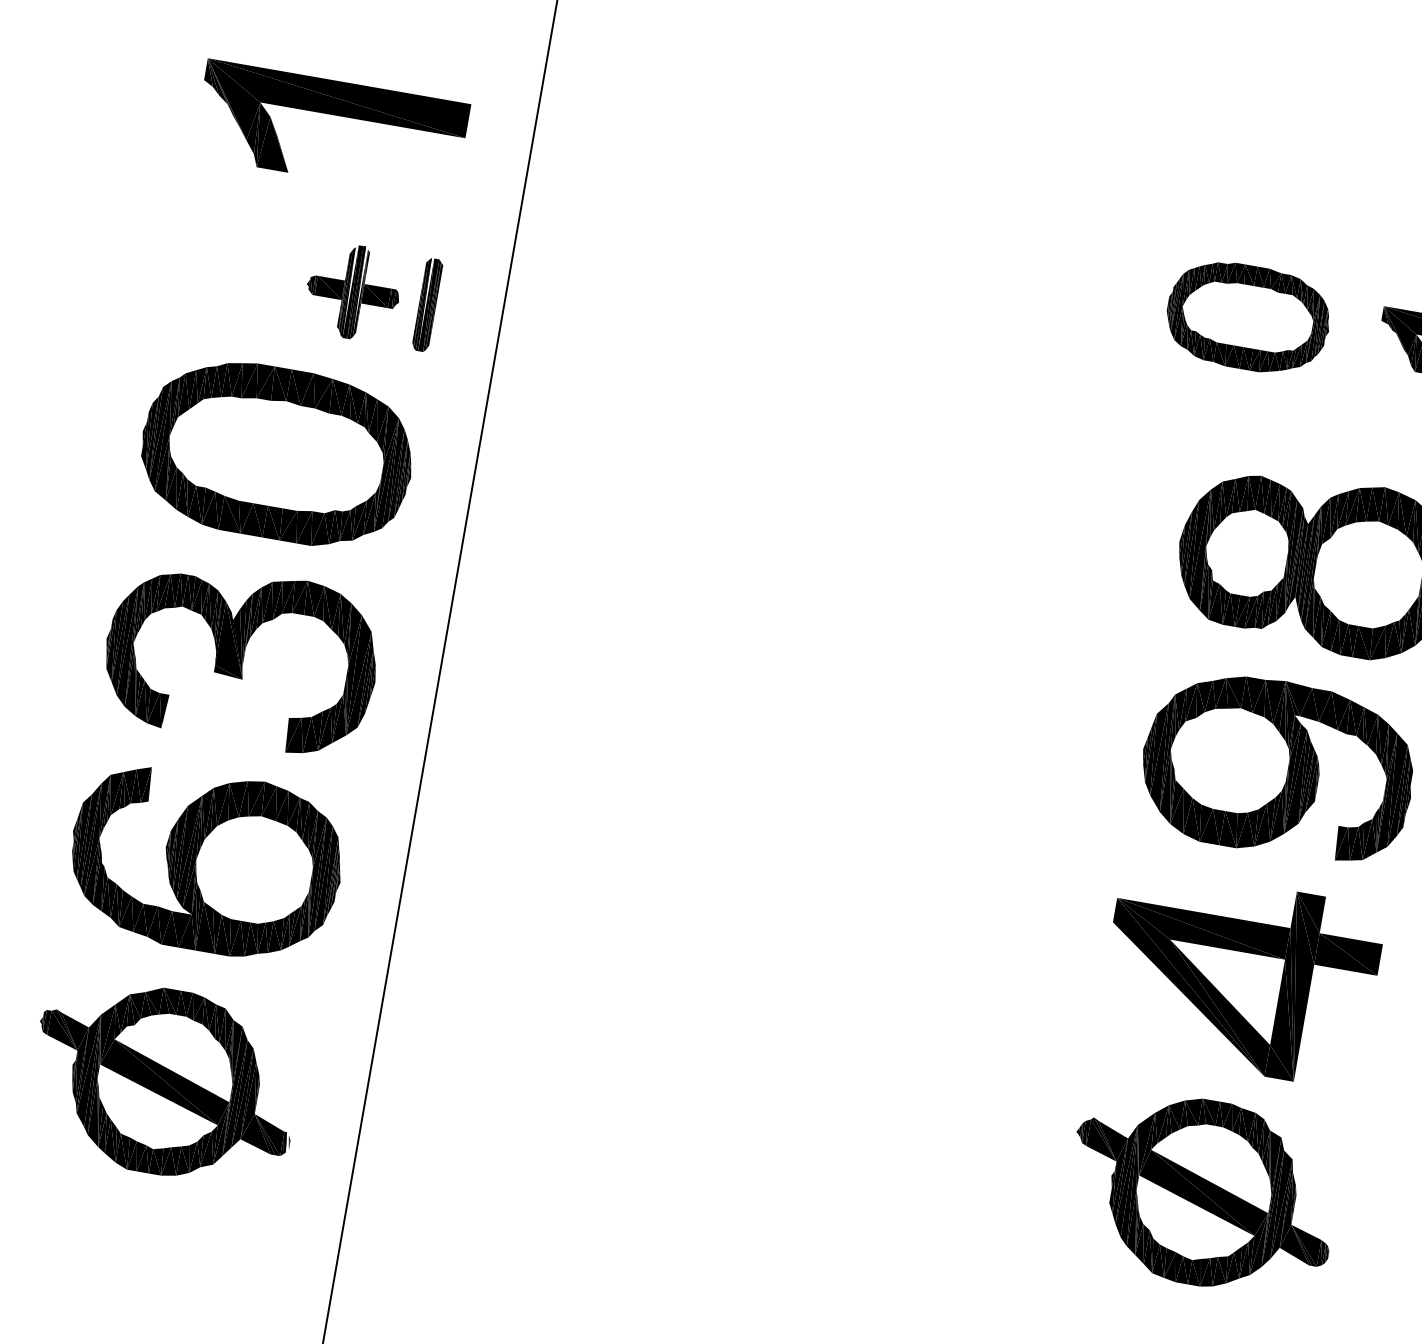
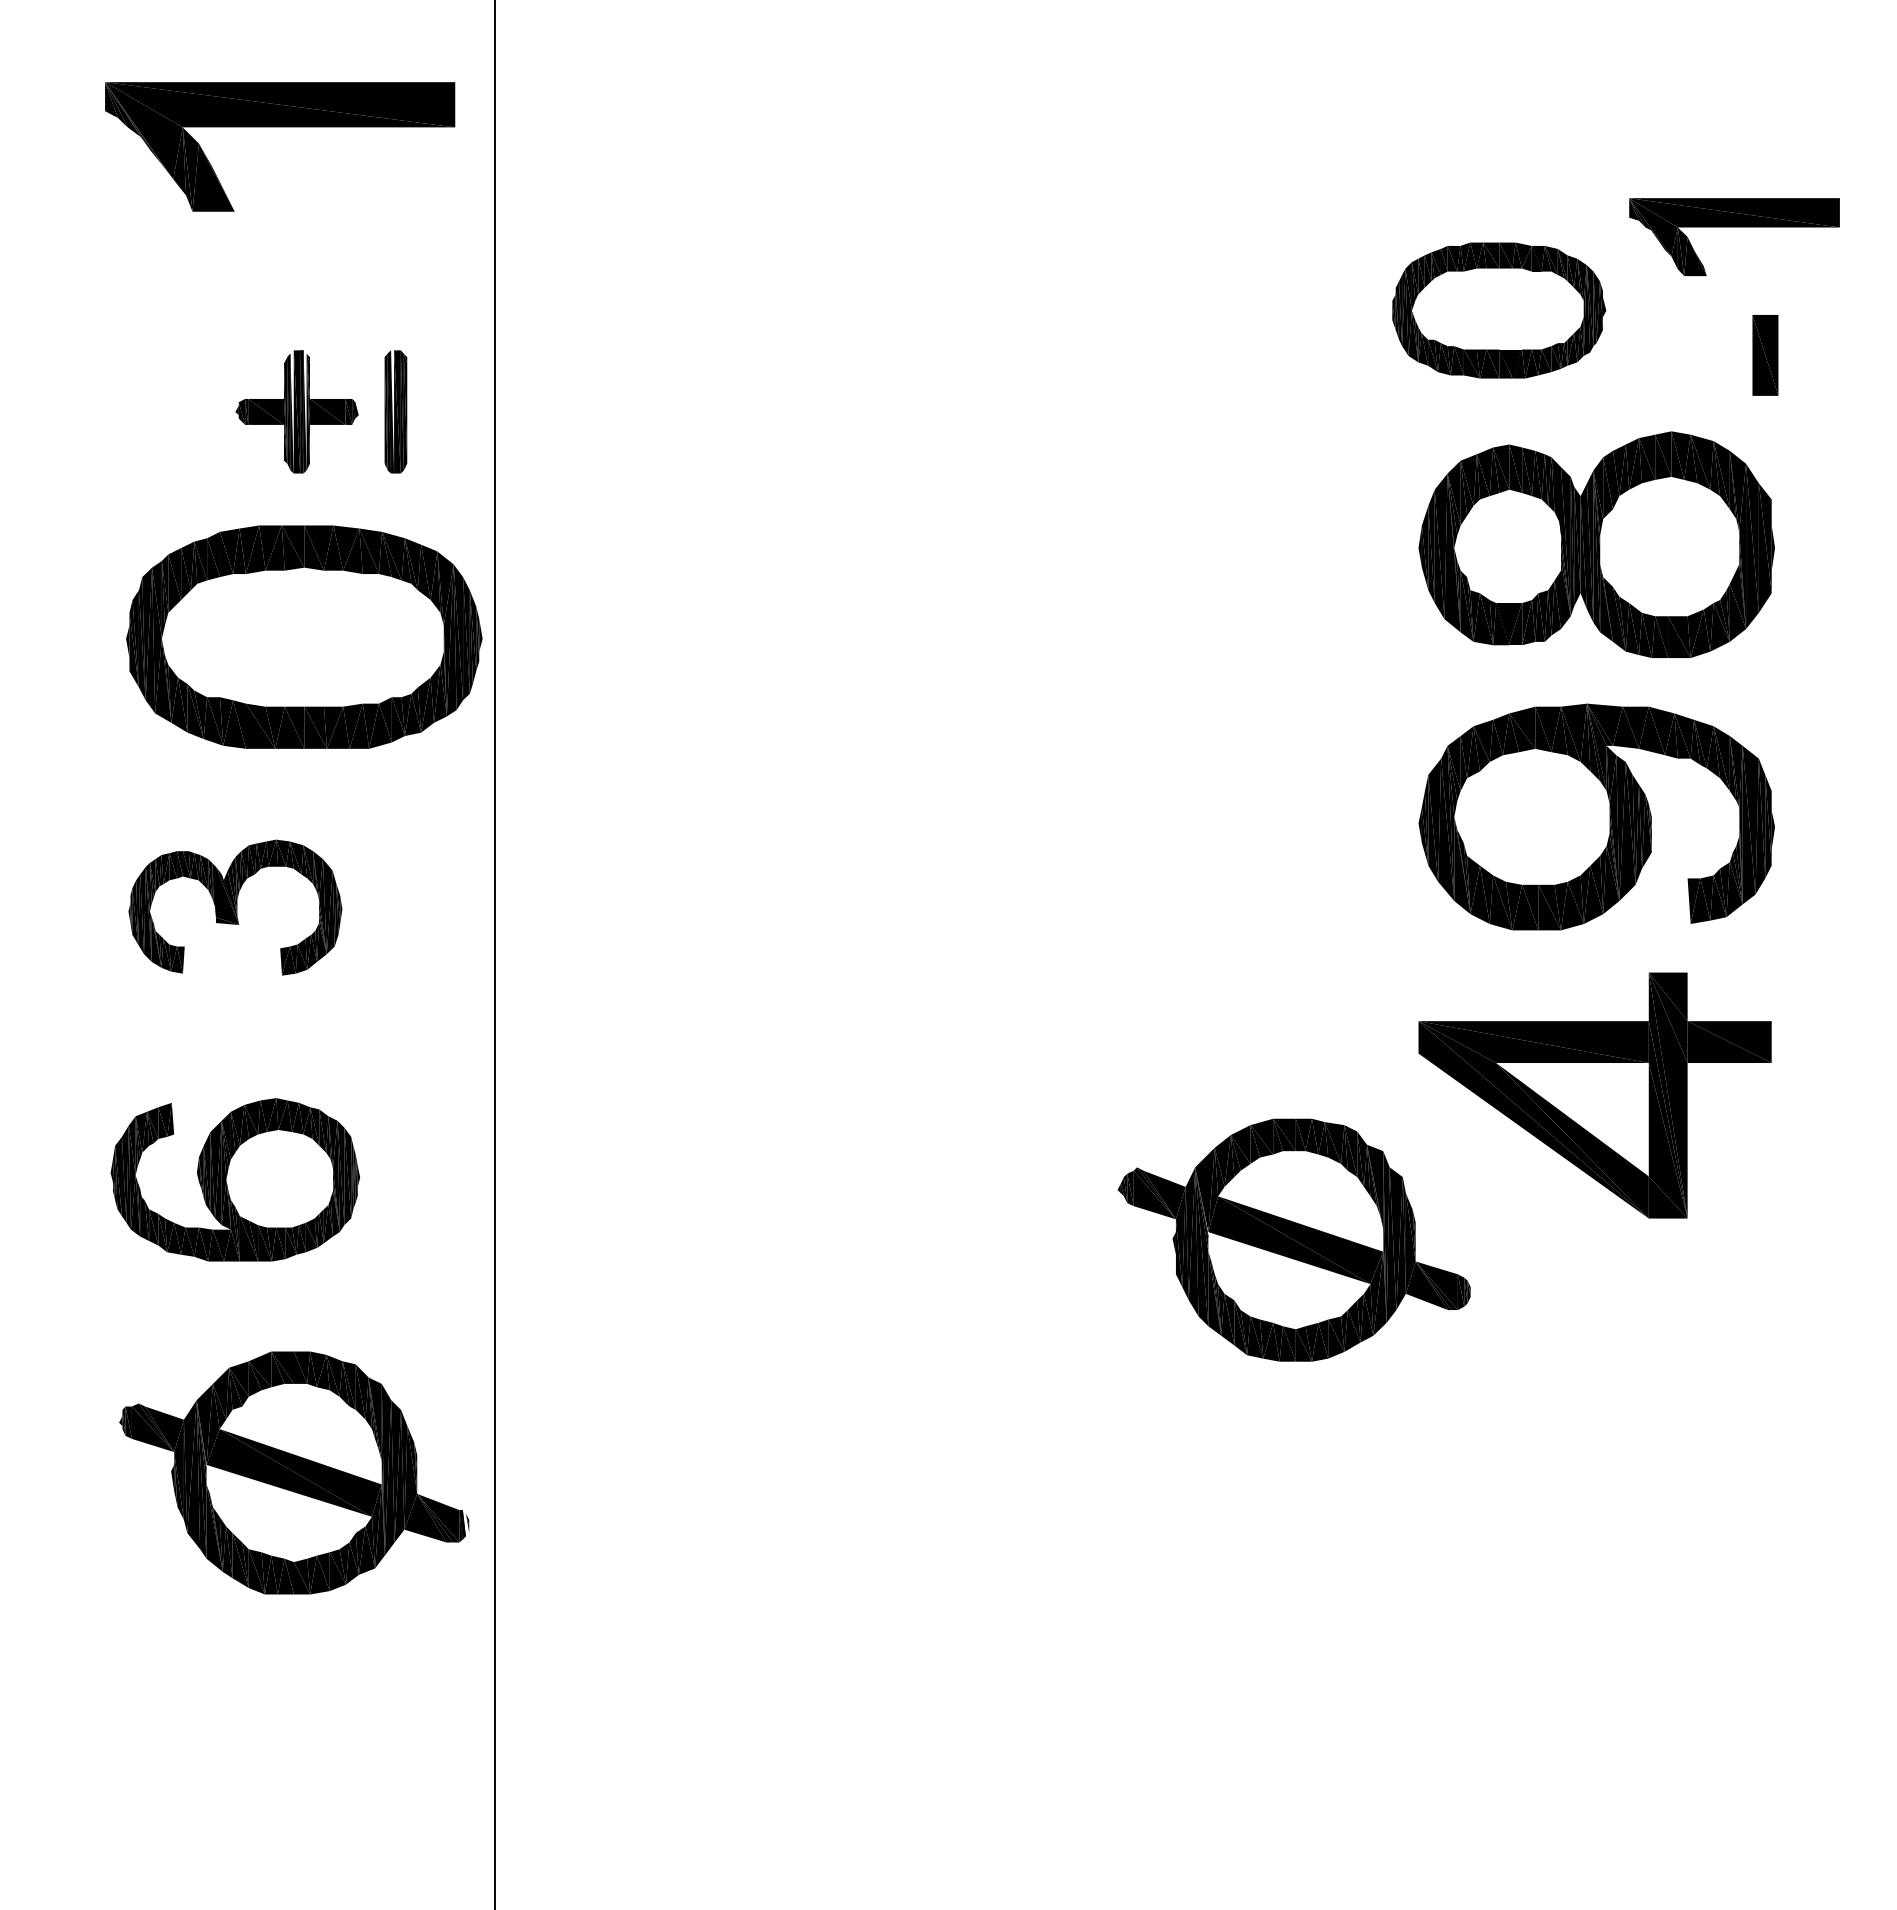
part: (333, 115) -> (280, 127), moved
part: (1248, 317) -> (1499, 310), moved
part: (277, 452) -> (304, 636), moved
part: (241, 656) -> (235, 907), size x0.6
part: (206, 861) -> (235, 1179), size x0.7
part: (165, 1081) -> (294, 1472), moved
part: (1202, 1192) -> (1293, 1239), moved

